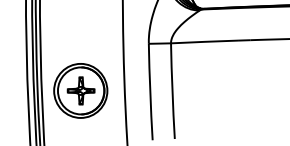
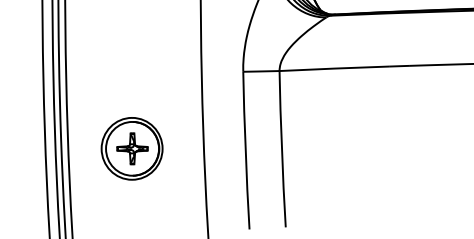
part: (80, 90) -> (131, 148), size x0.7

